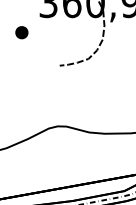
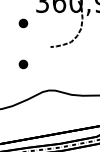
part: (21, 90) -> (23, 64), added

